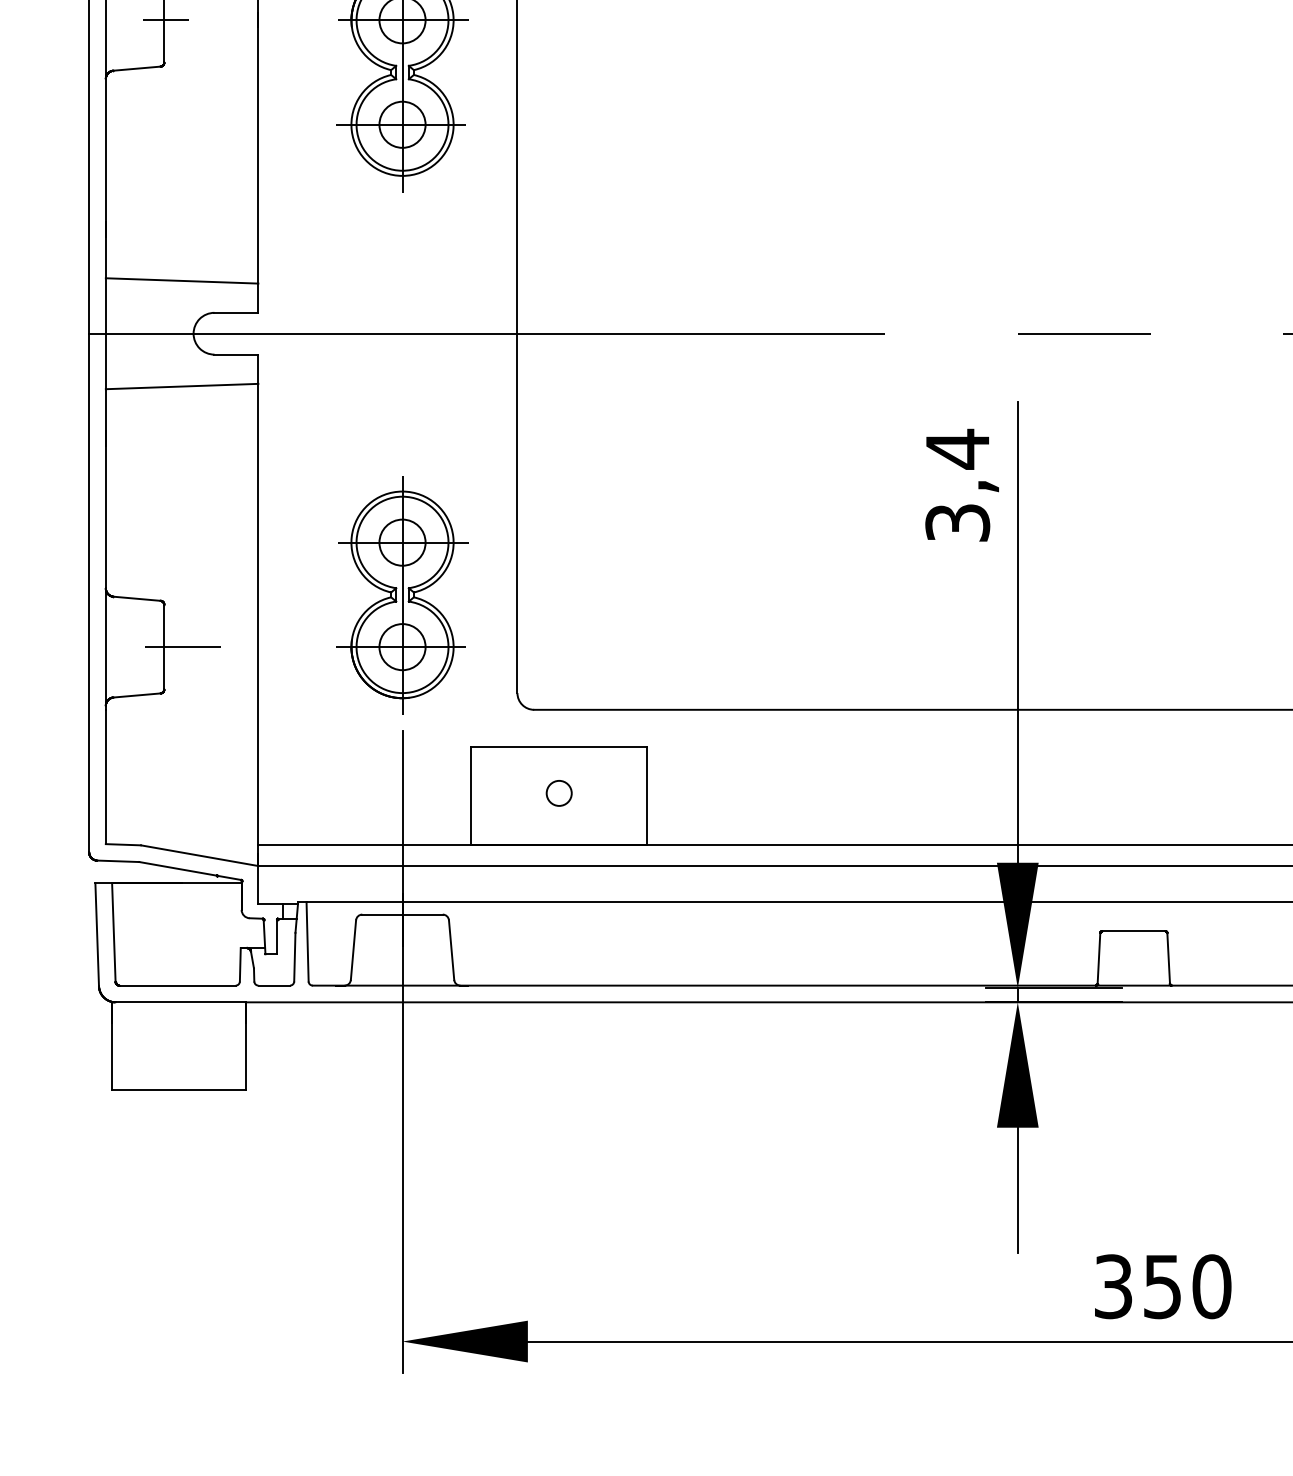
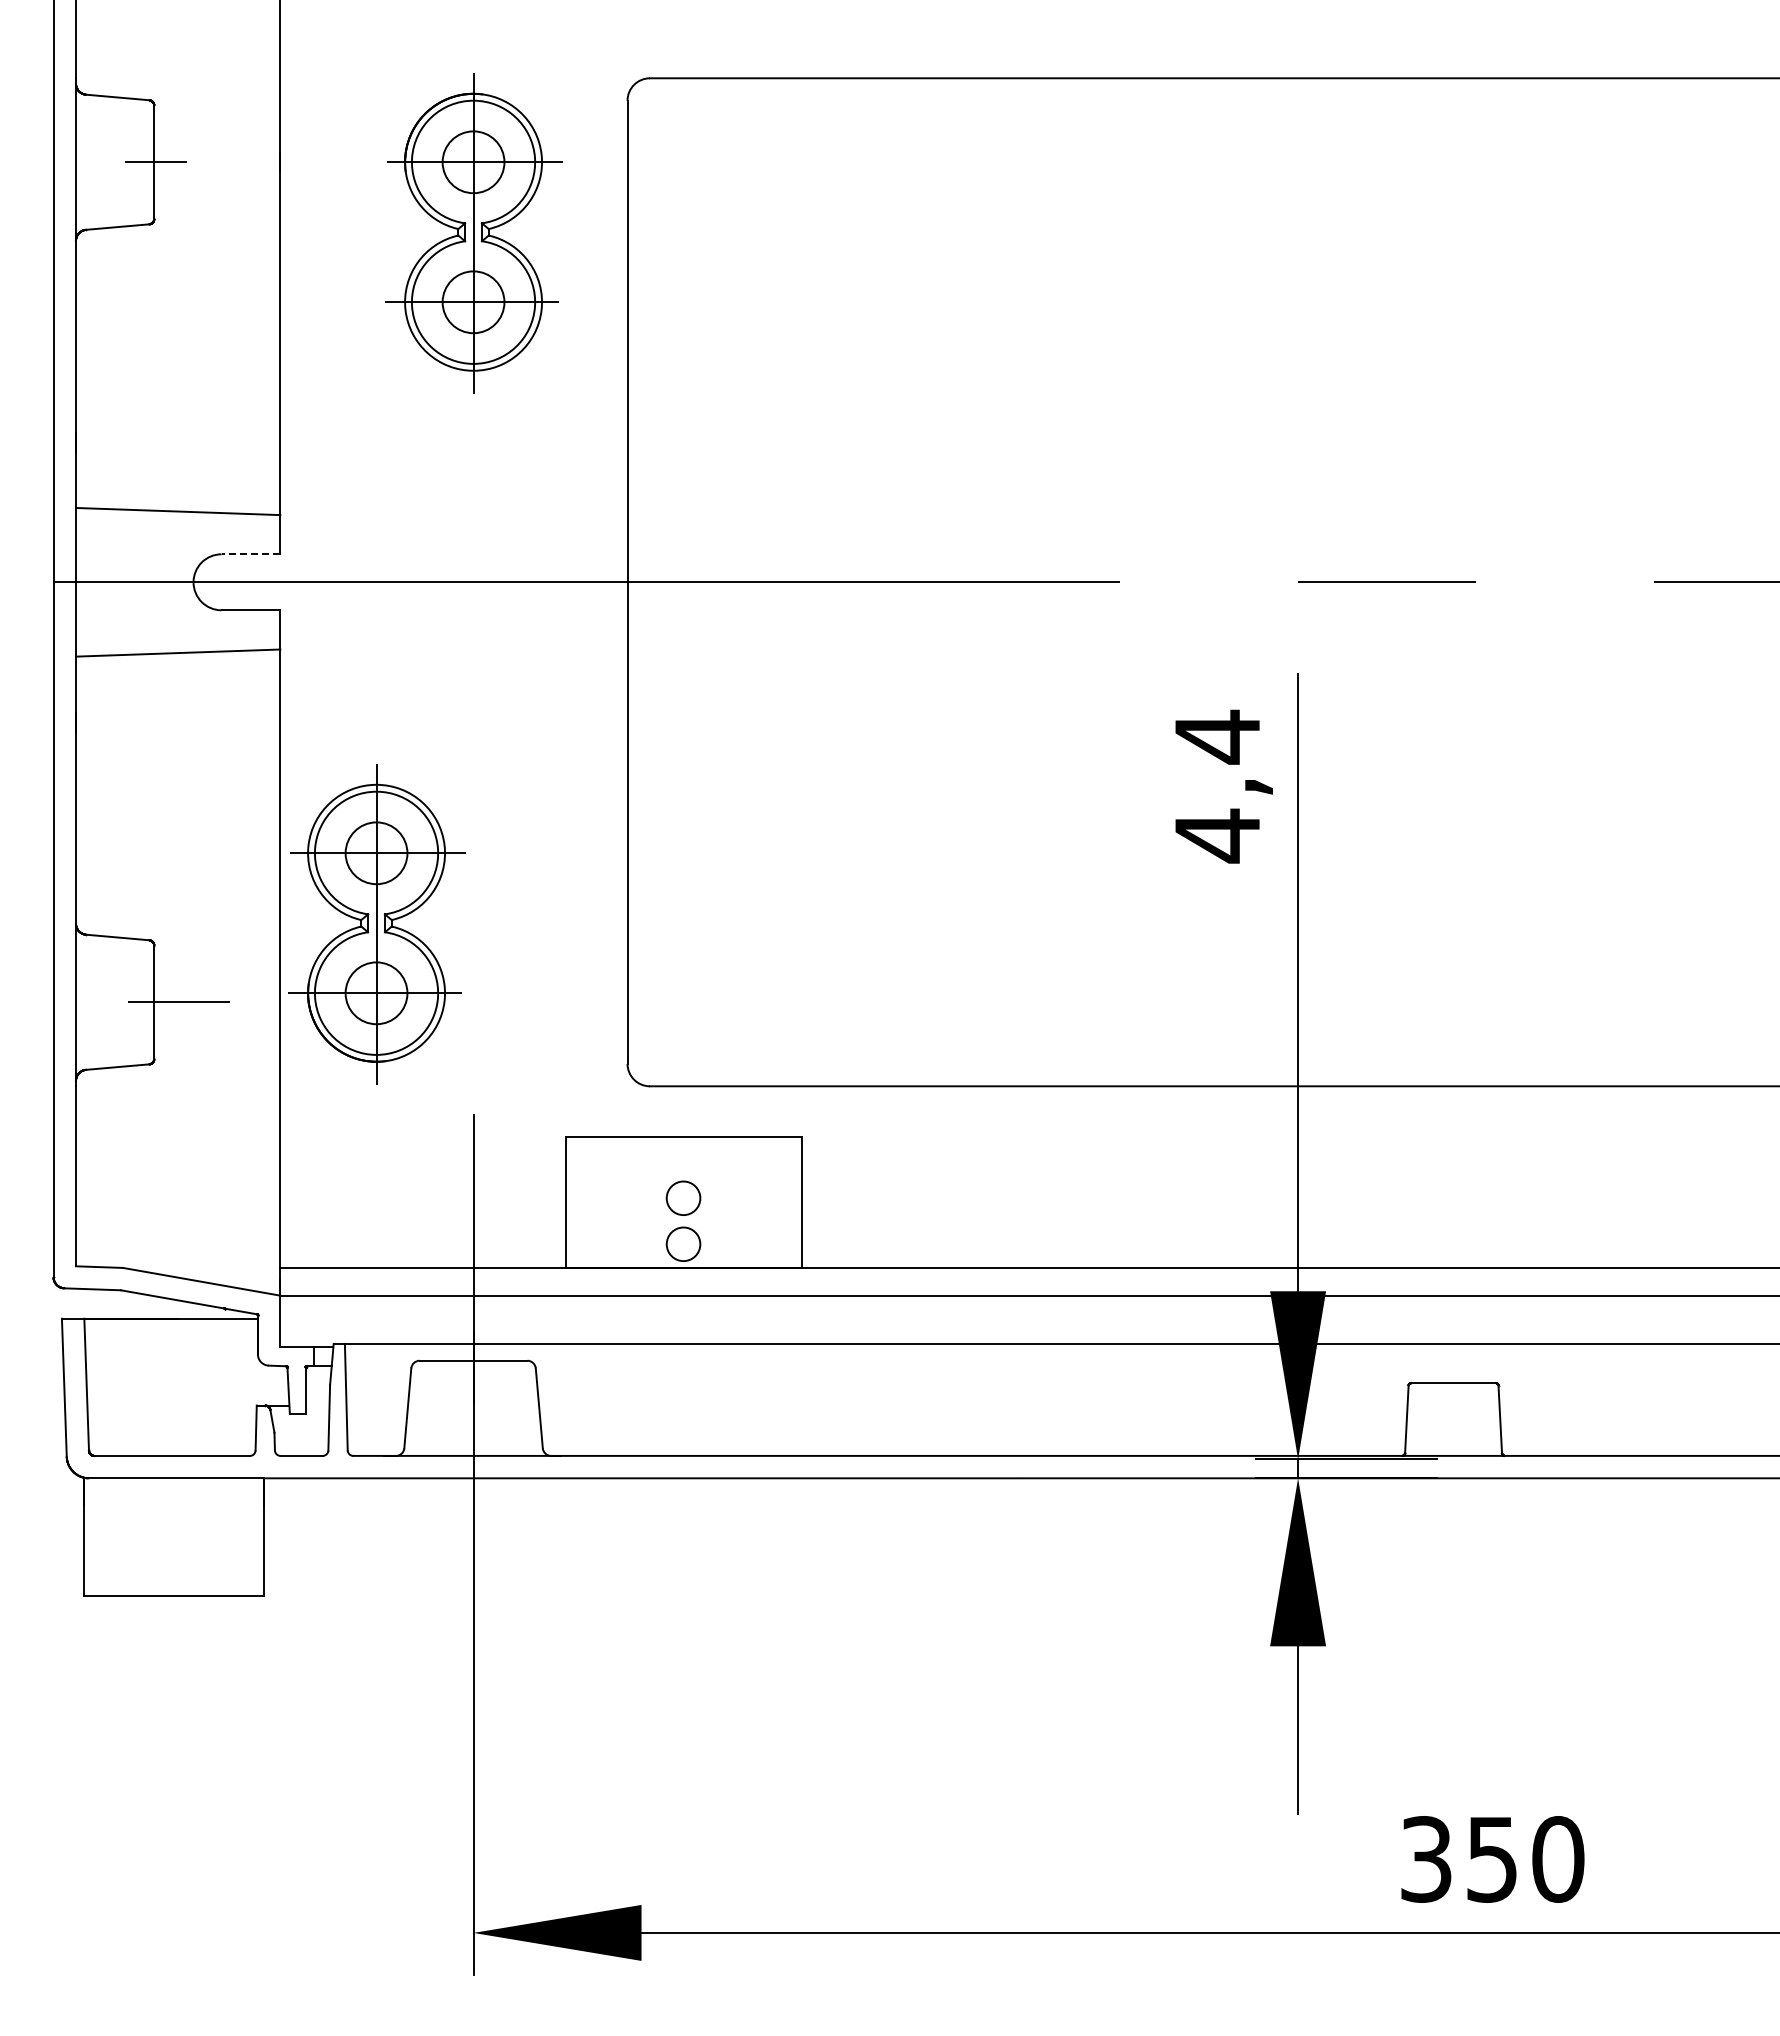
line: (236, 312) -> (250, 554), solid -> dashed
text: (957, 522) -> (1217, 835), 3,4 -> 4,4
part: (402, 595) -> (376, 924), moved
circle: (559, 827) -> (683, 1243), added

